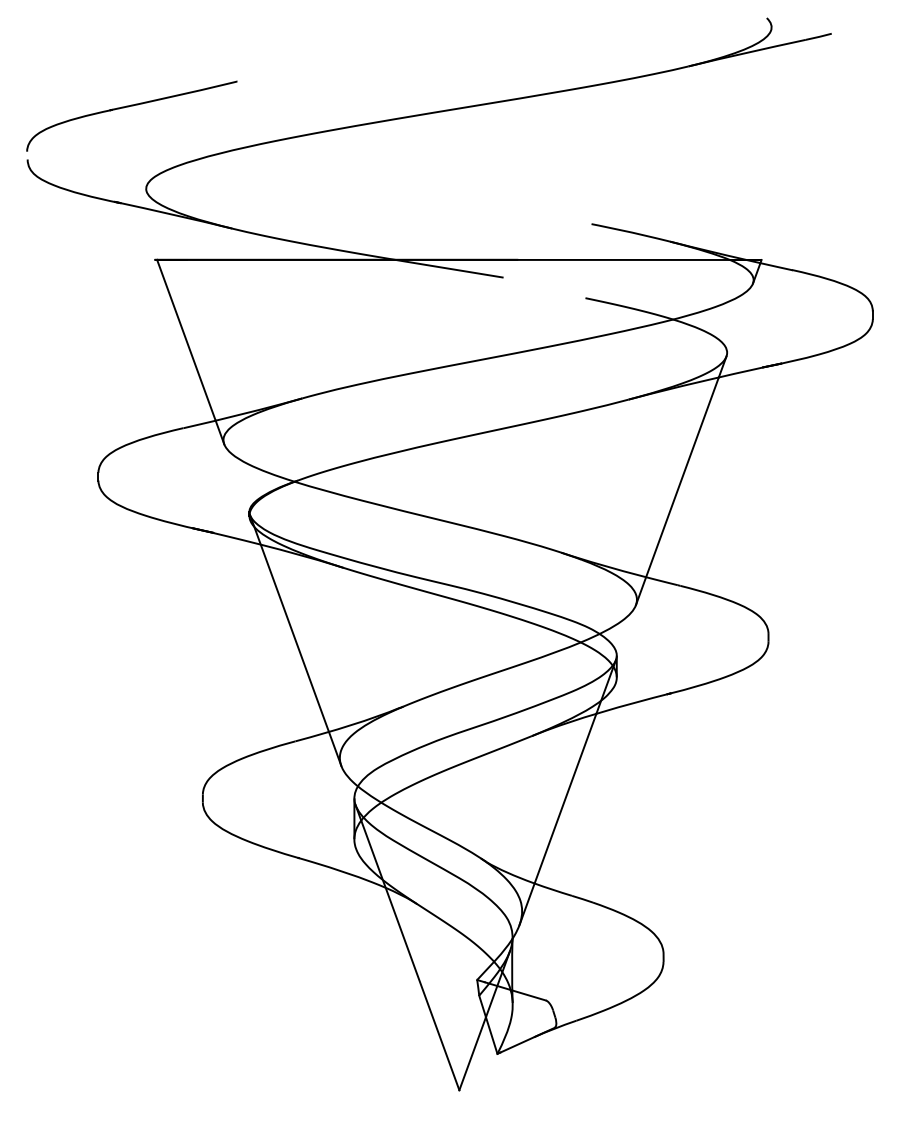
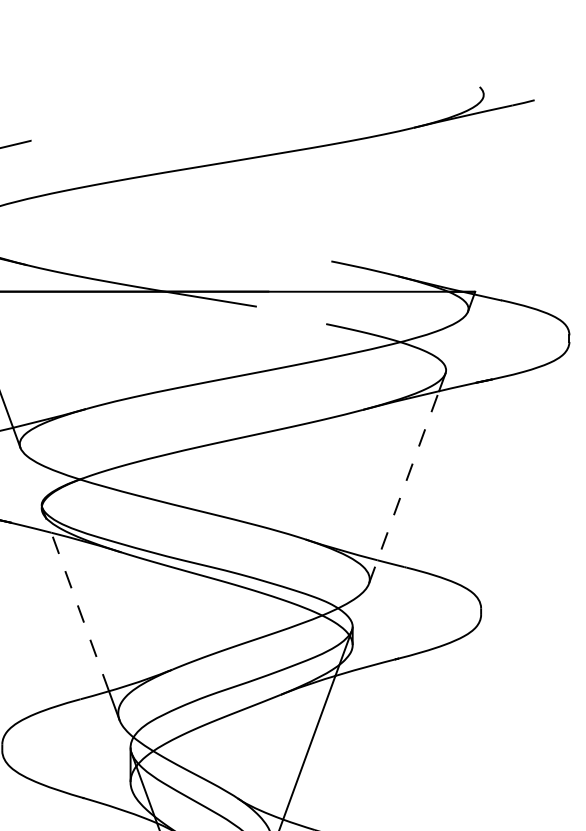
line: (677, 490) -> (404, 486), solid -> dashed
line: (289, 623) -> (75, 599), solid -> dashed

